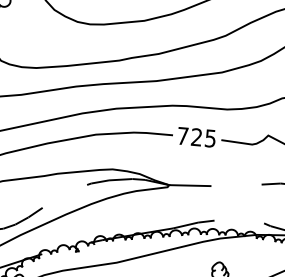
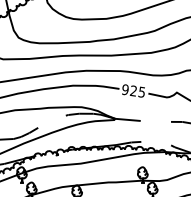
text: (183, 135) -> (125, 89), 725 -> 925

